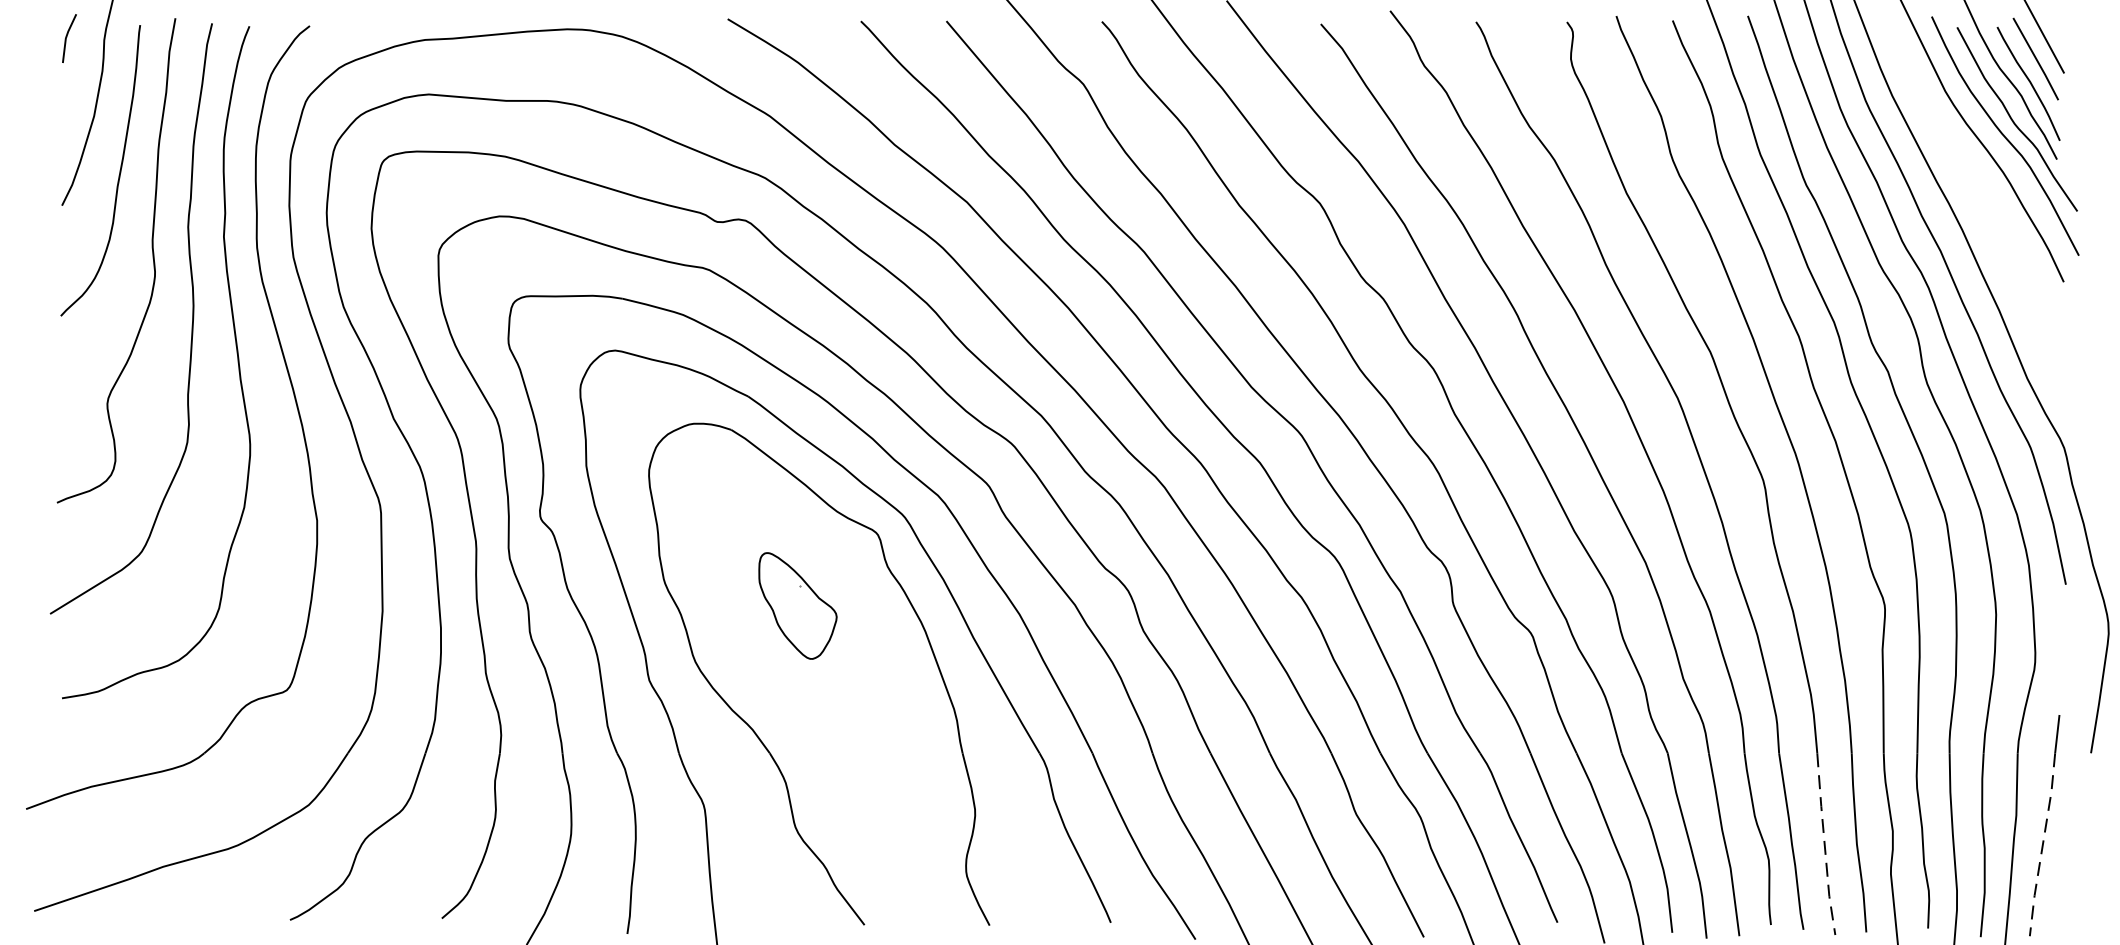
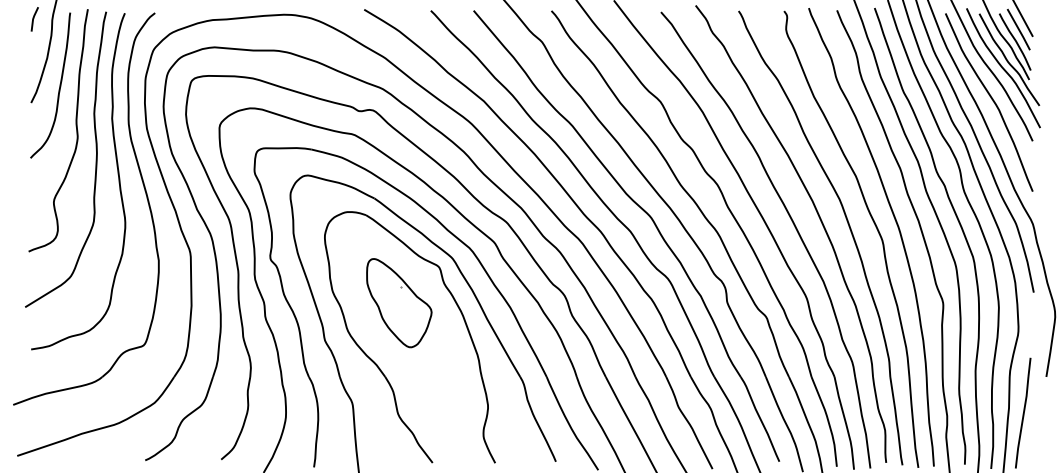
curve: (1983, 202) -> (992, 101), added
part: (798, 606) -> (399, 303), size x1.67
line: (2043, 844) -> (1022, 422), dashed -> solid
line: (1825, 846) -> (913, 423), dashed -> solid

